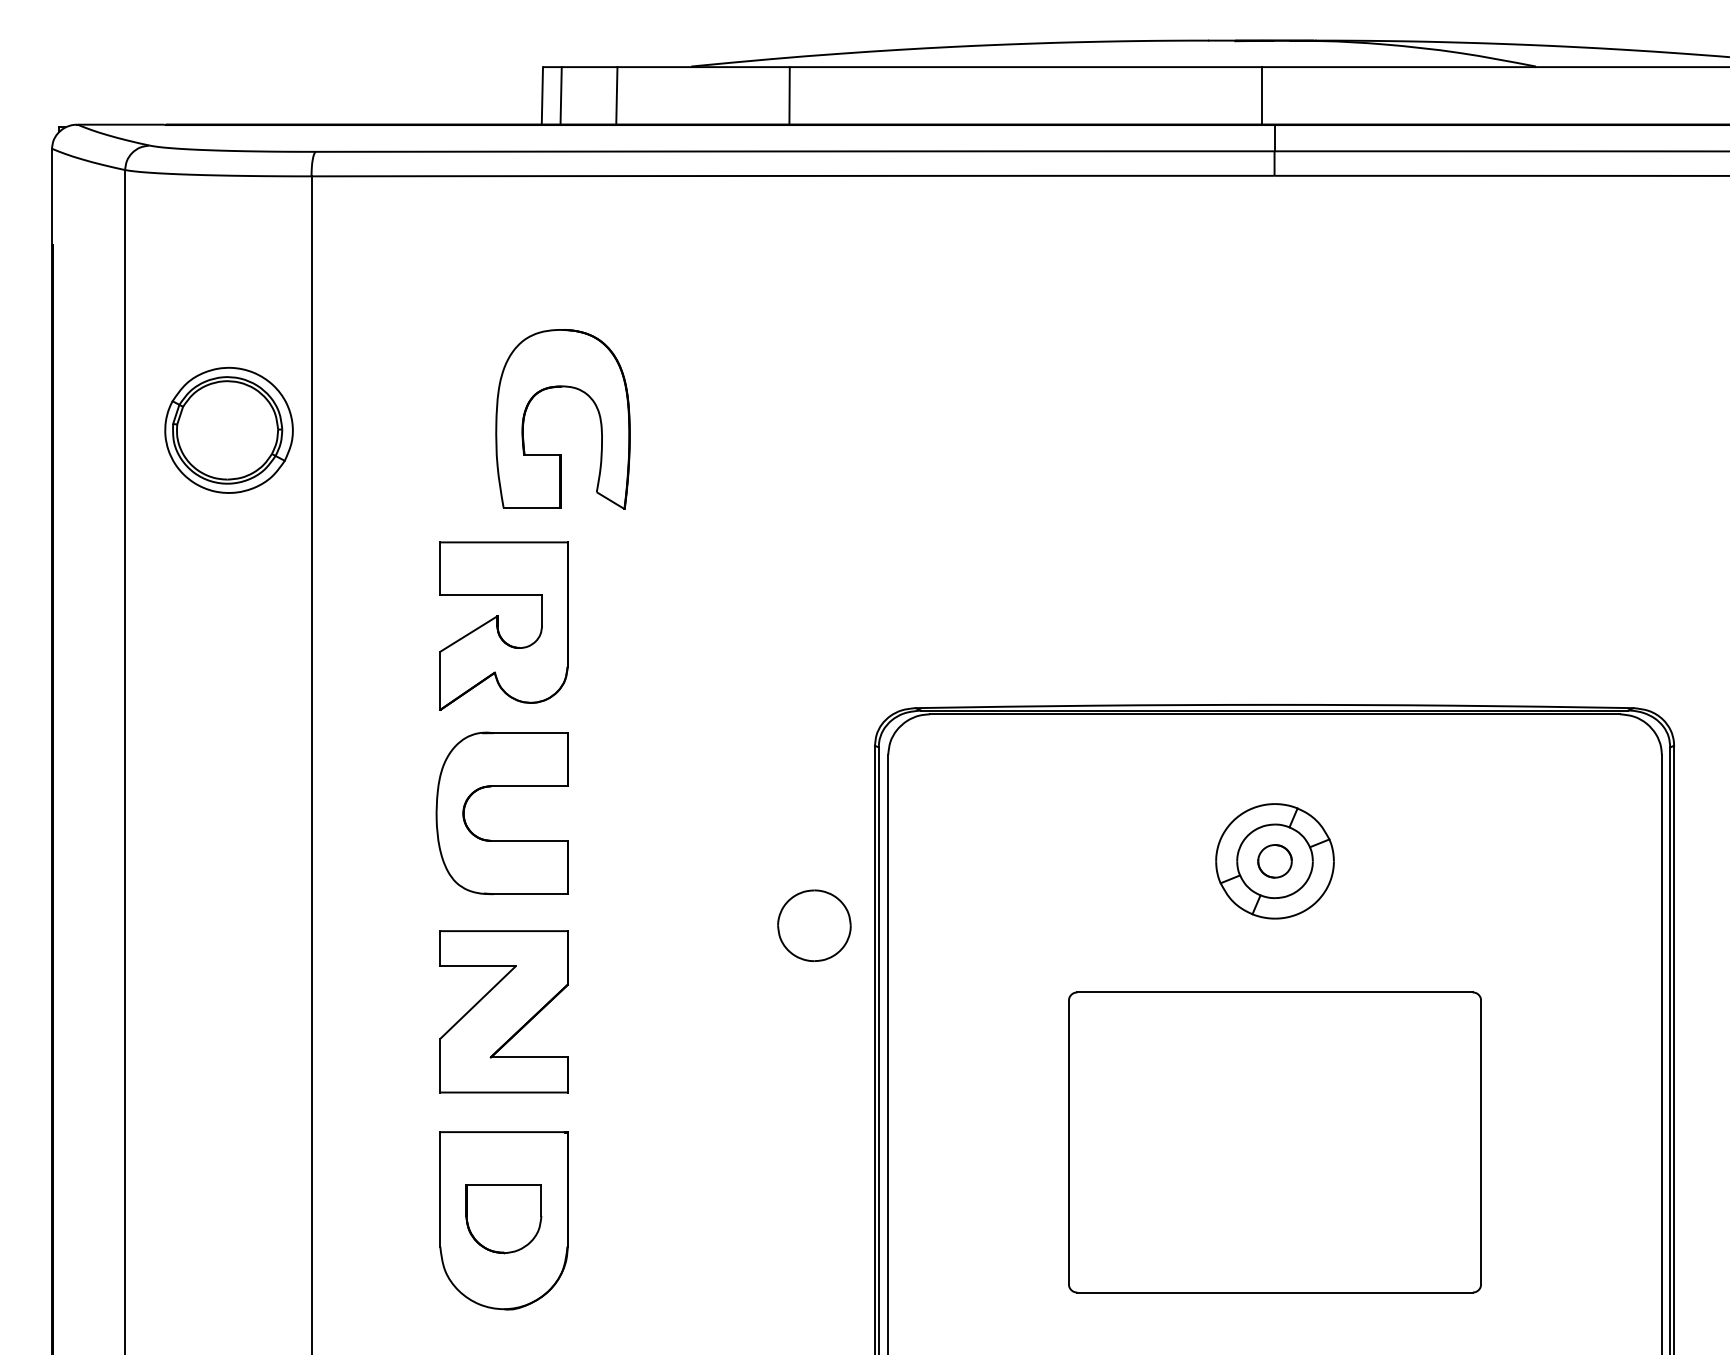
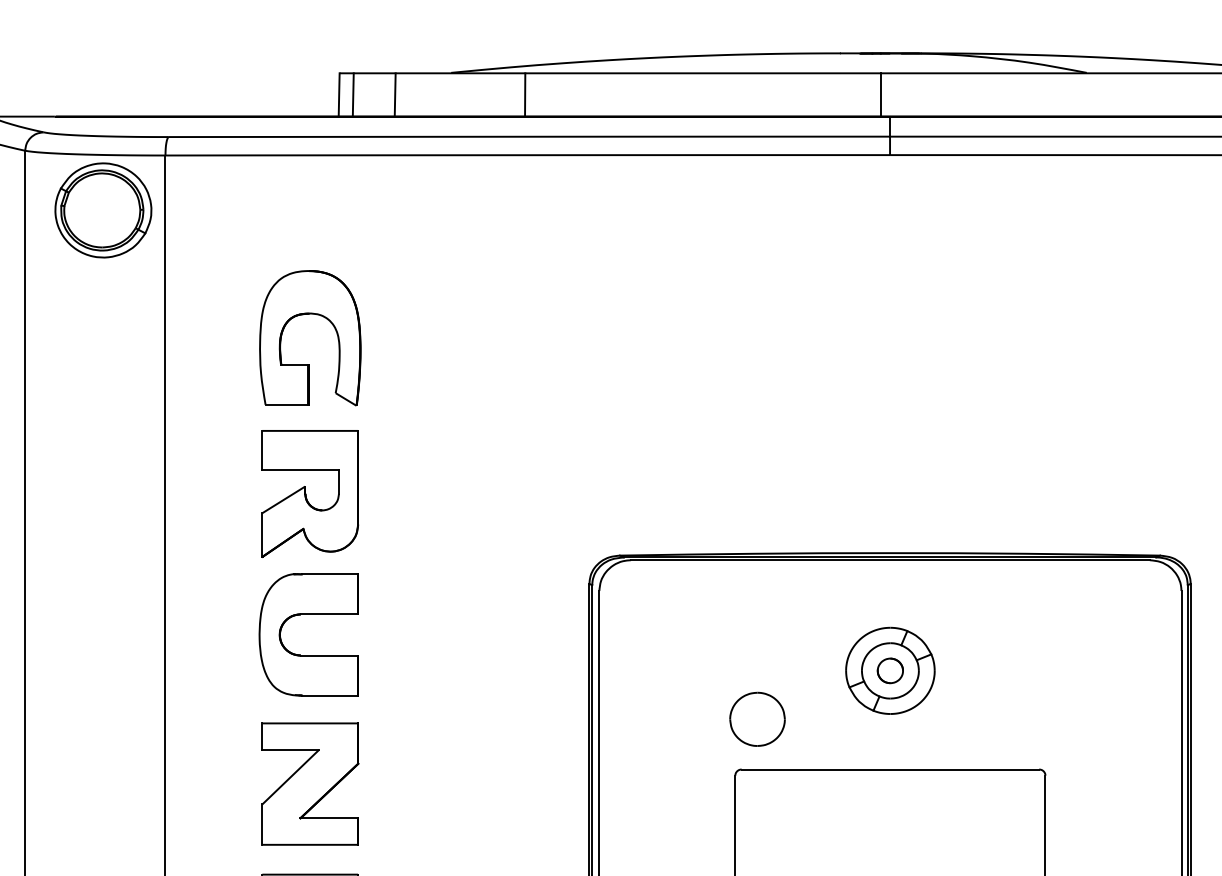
part: (562, 387) -> (309, 314), moved
part: (228, 429) -> (103, 209), moved
part: (814, 925) -> (757, 719), moved

